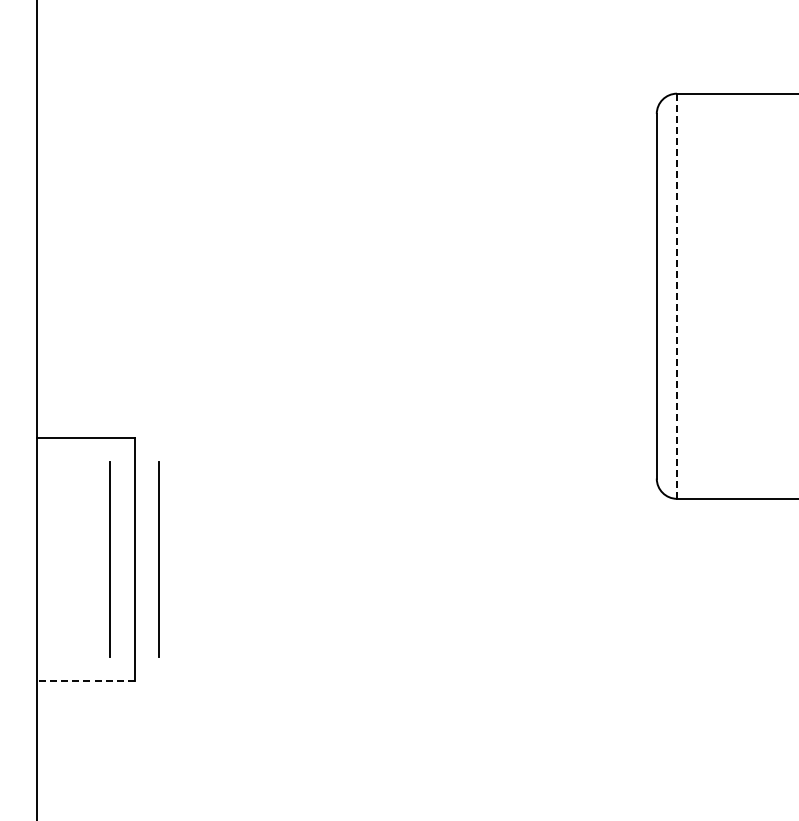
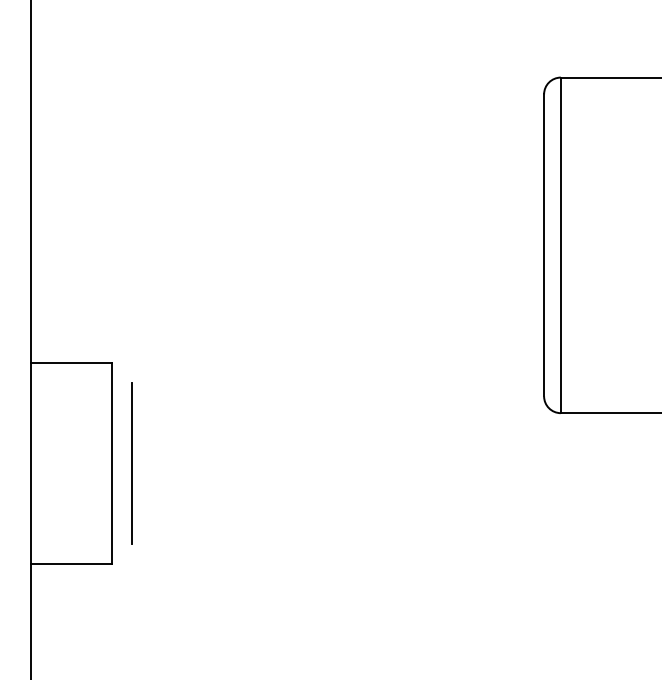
line: (677, 296) -> (561, 245), dashed -> solid
line: (109, 559) -> (90, 463), removed
line: (86, 681) -> (71, 564), dashed -> solid

